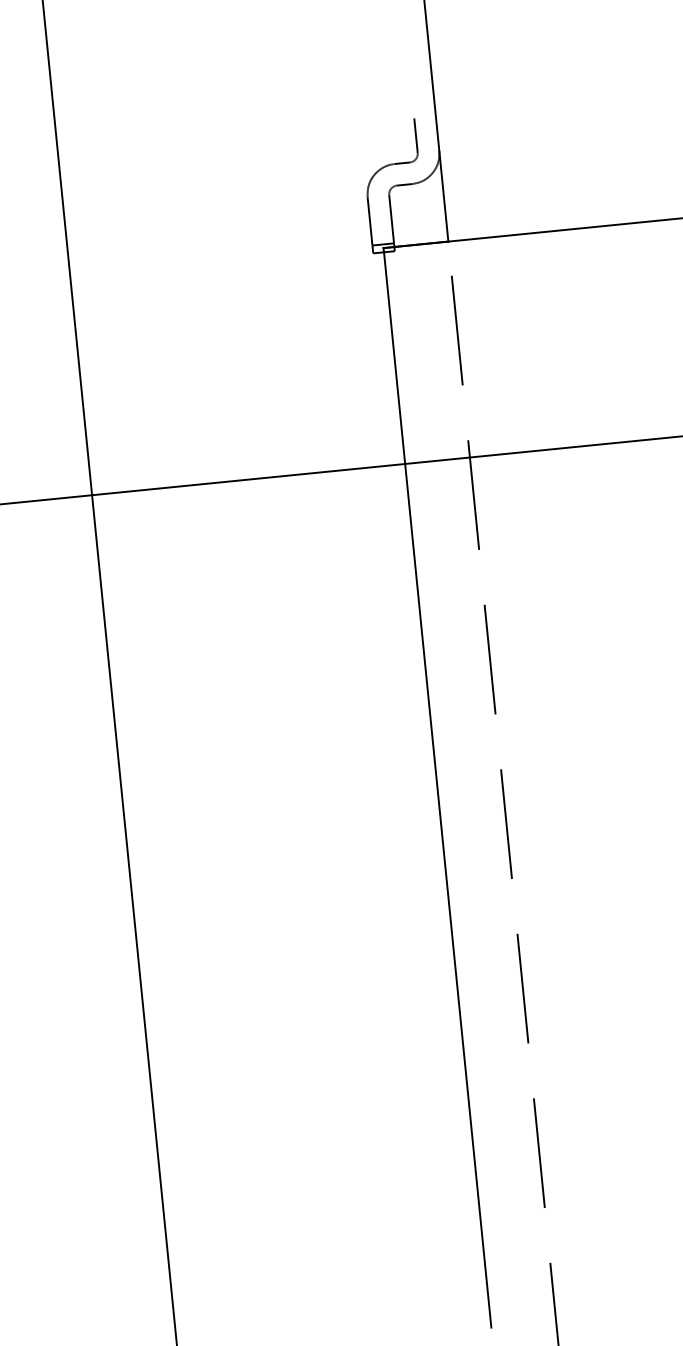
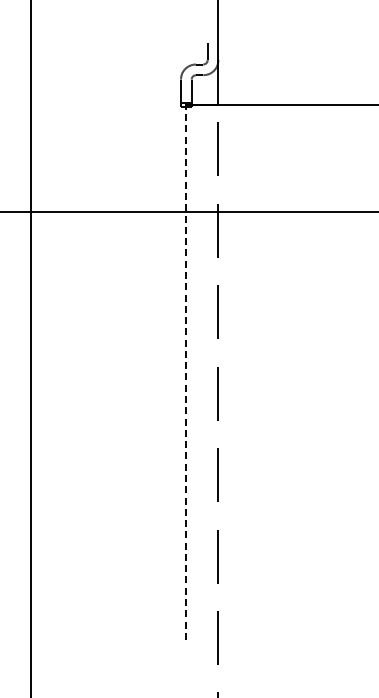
line: (437, 787) -> (186, 372), solid -> dashed

